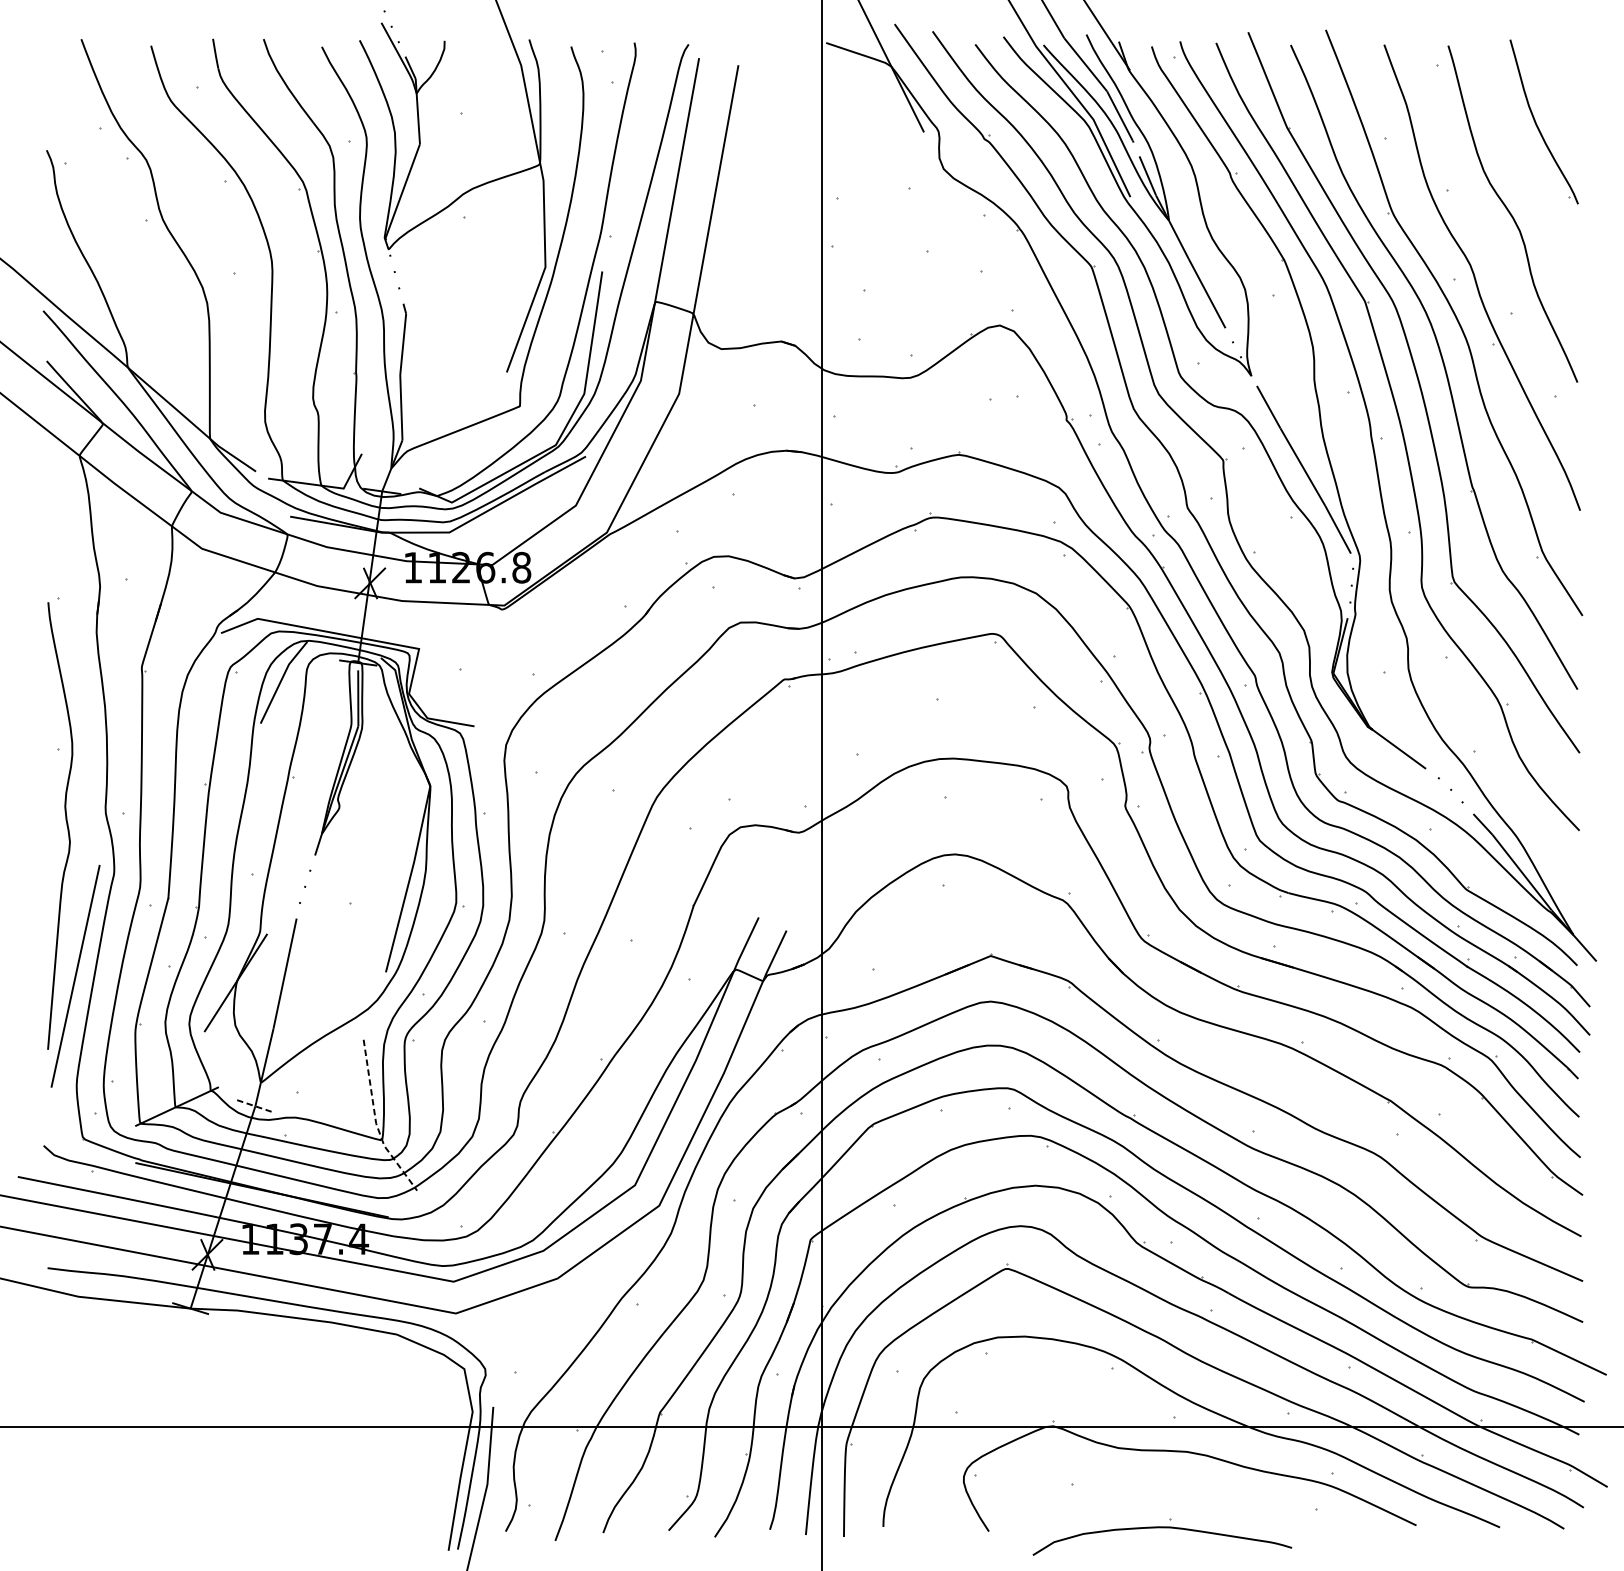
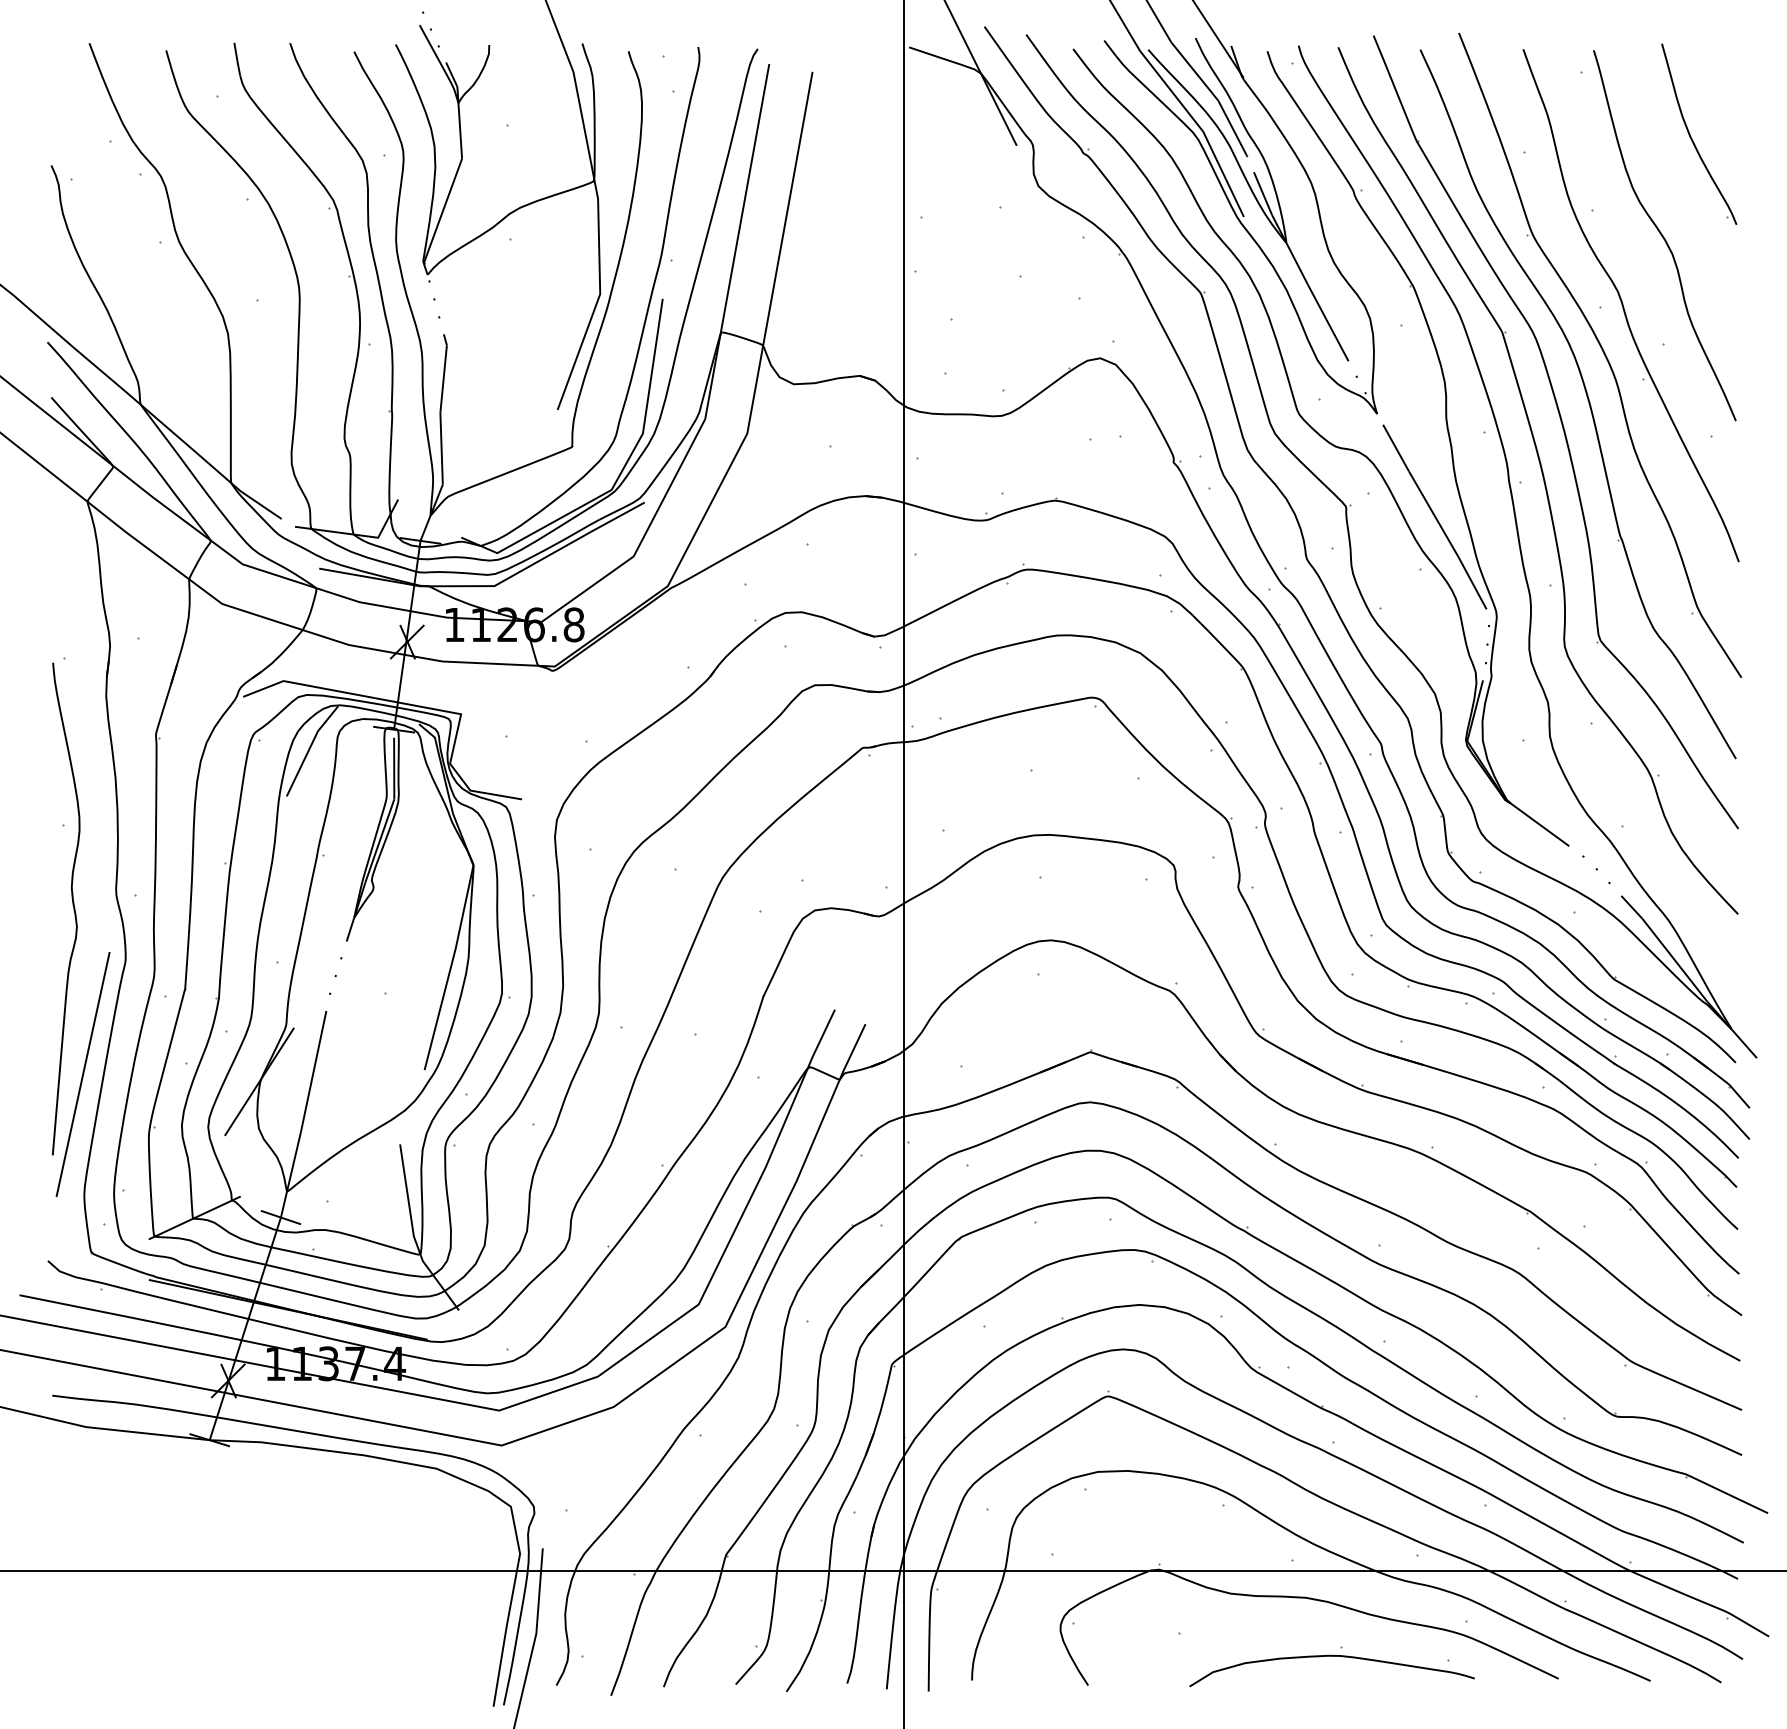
line: (255, 1106) -> (281, 1217), dashed -> solid
line: (375, 1122) -> (413, 1235), dashed -> solid
part: (1161, 1527) -> (1331, 1656), moved

